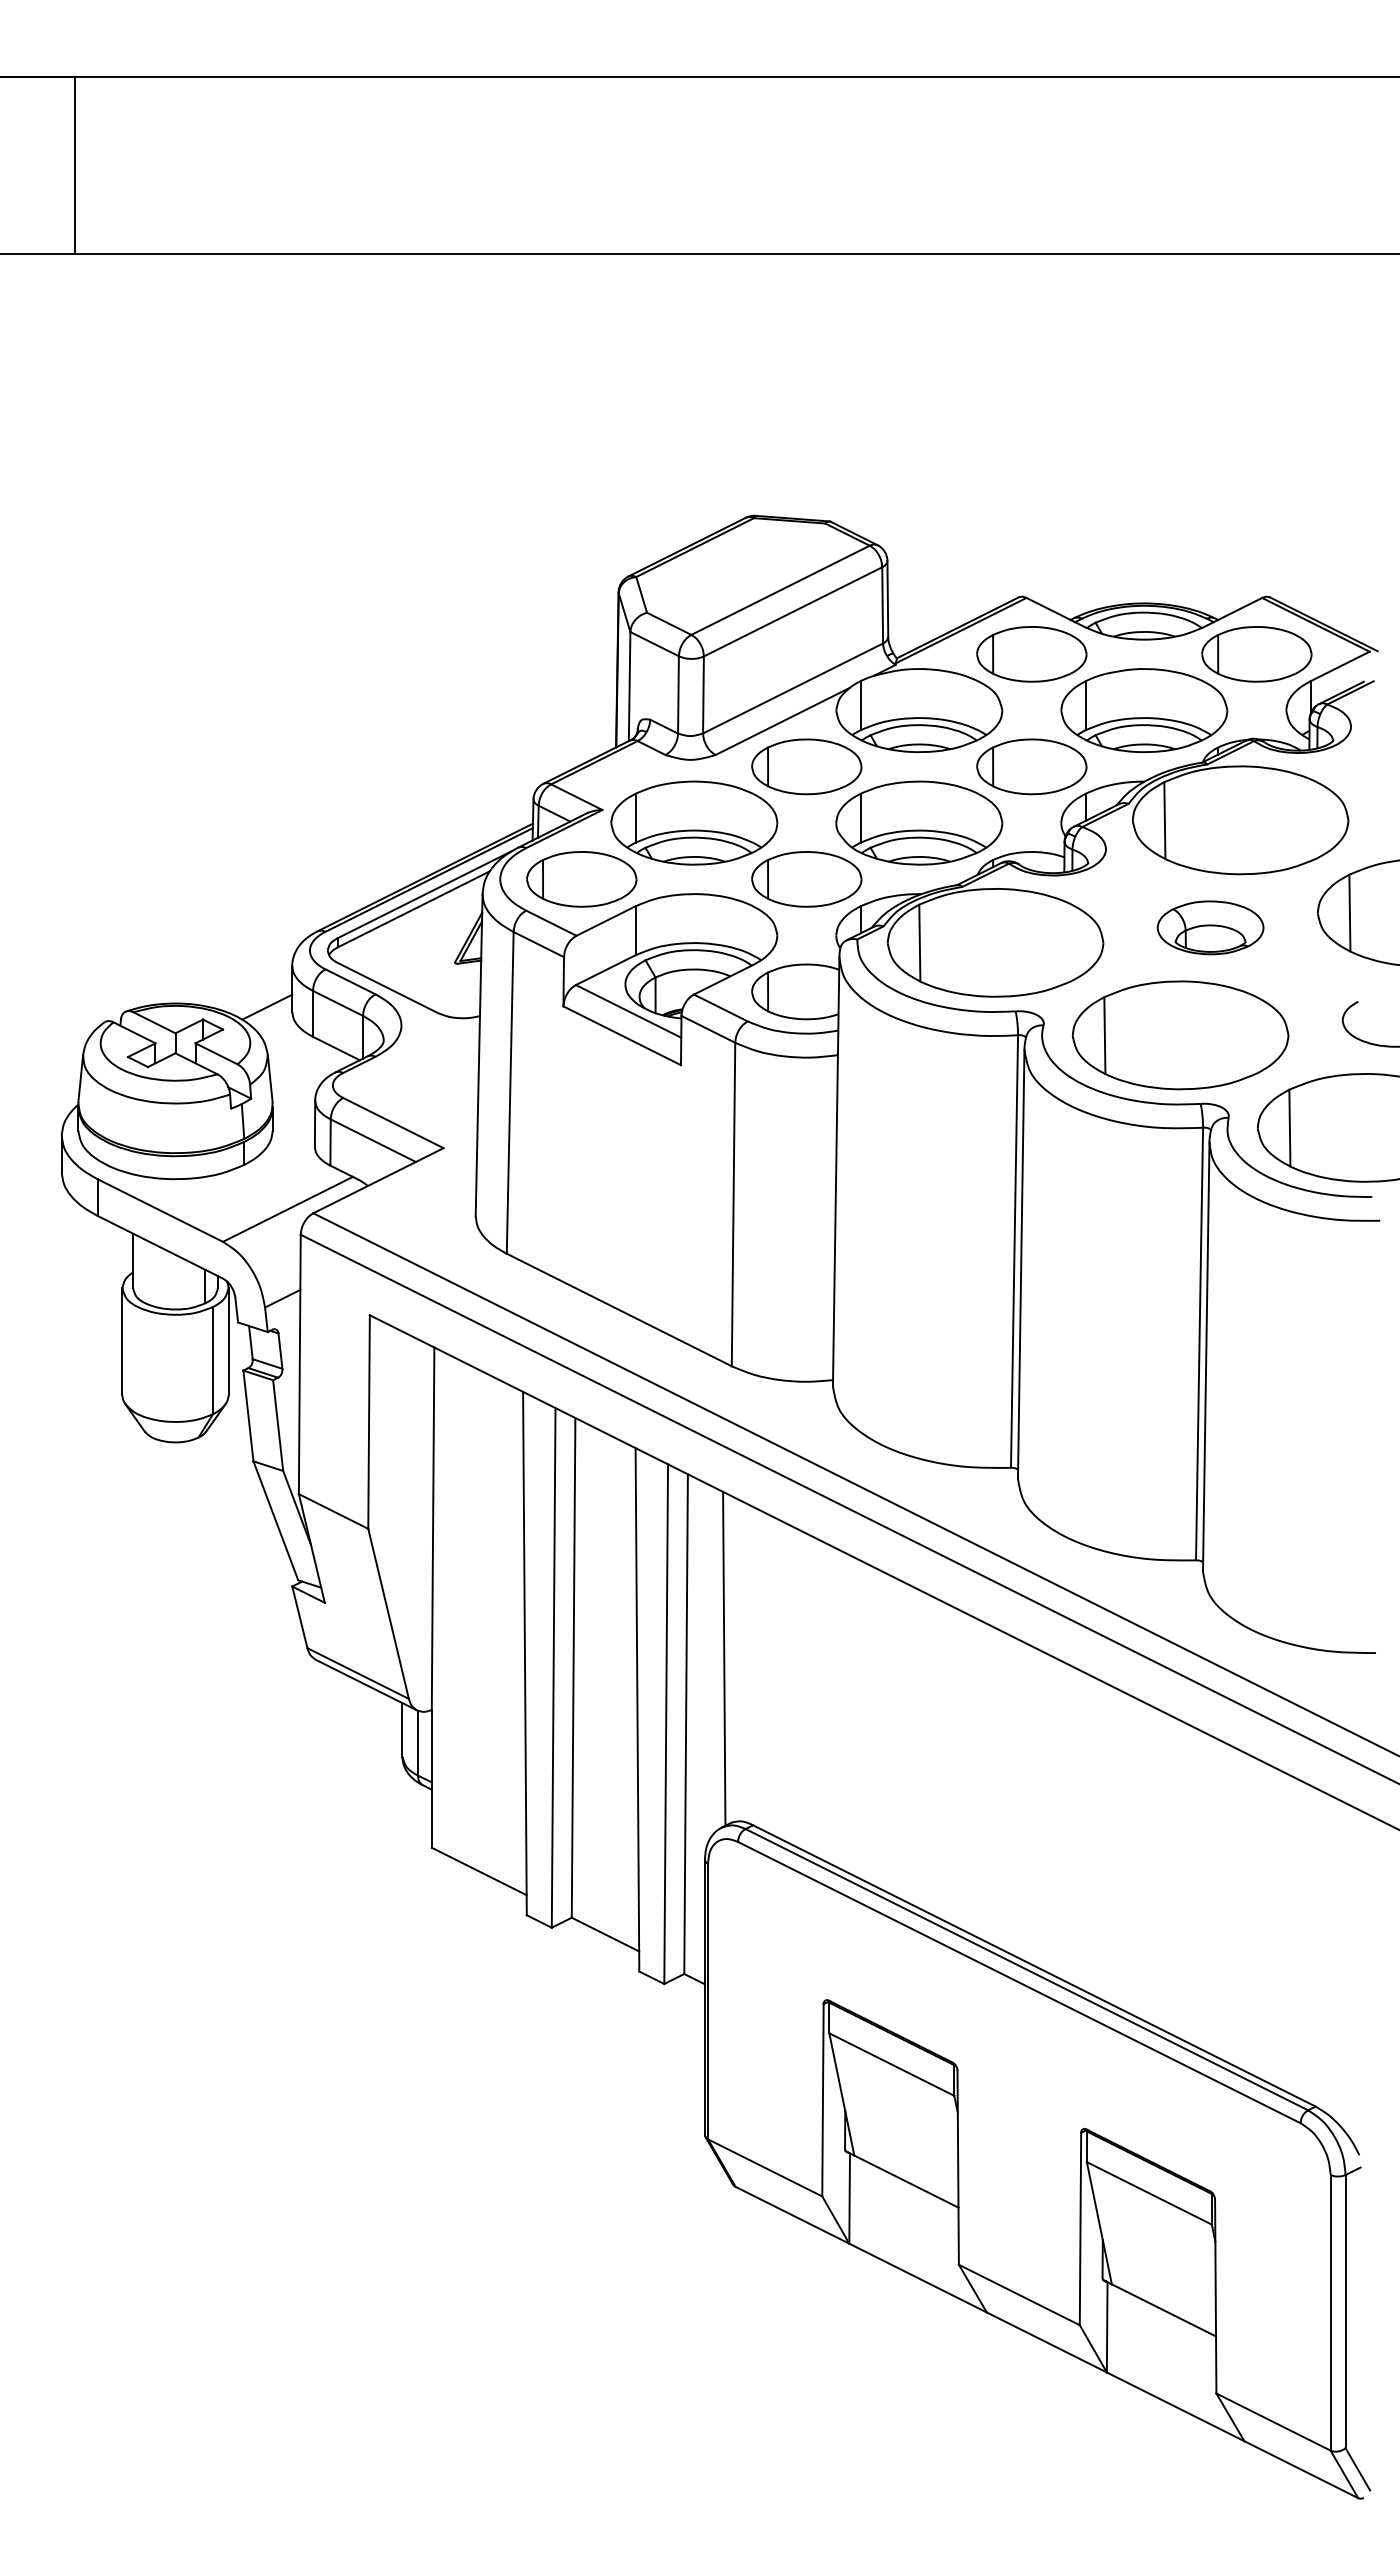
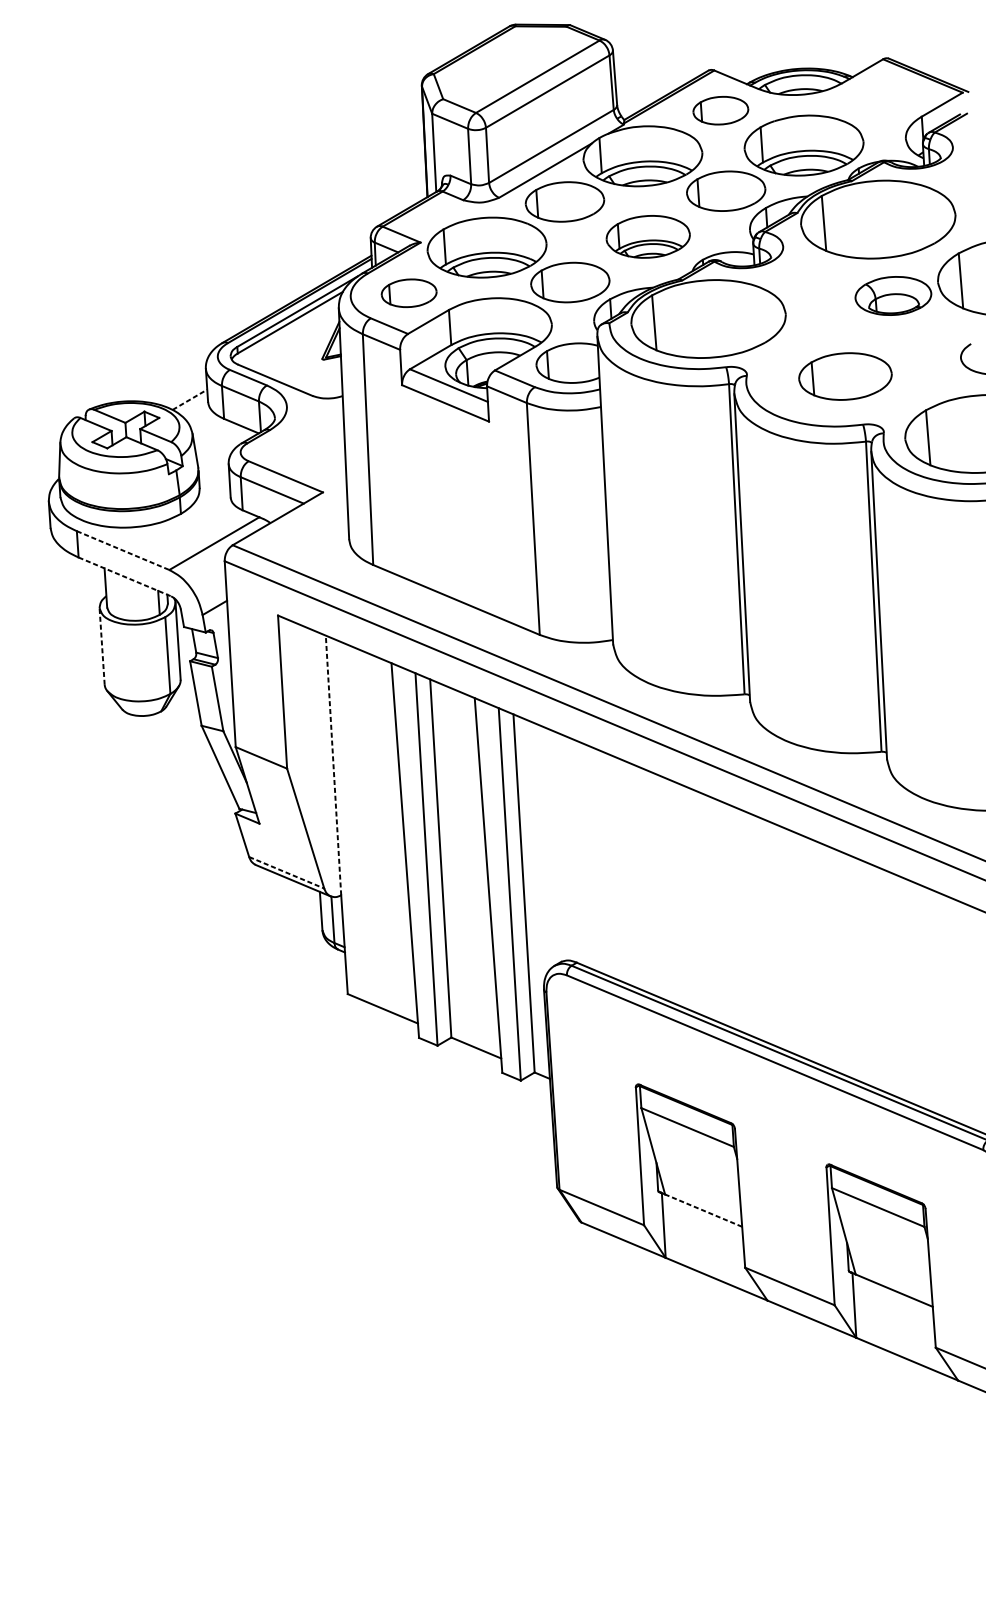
part: (1031, 654) -> (720, 110), size x0.7
part: (1256, 654) -> (881, 100), removed
part: (919, 822) -> (648, 236), size x0.7
part: (581, 879) -> (408, 293), size x0.7
part: (1210, 927) -> (893, 295), moved
line: (267, 1007) -> (190, 400), solid -> dashed
part: (1180, 1035) -> (845, 376), size x0.6
line: (160, 1210) -> (123, 550), solid -> dashed
line: (160, 1247) -> (124, 577), solid -> dashed
line: (122, 1341) -> (102, 646), solid -> dashed
line: (433, 1528) -> (333, 765), solid -> dashed
line: (724, 1658) -> (548, 844), removed
line: (358, 1673) -> (286, 872), solid -> dashed
line: (905, 2181) -> (702, 1210), solid -> dashed

